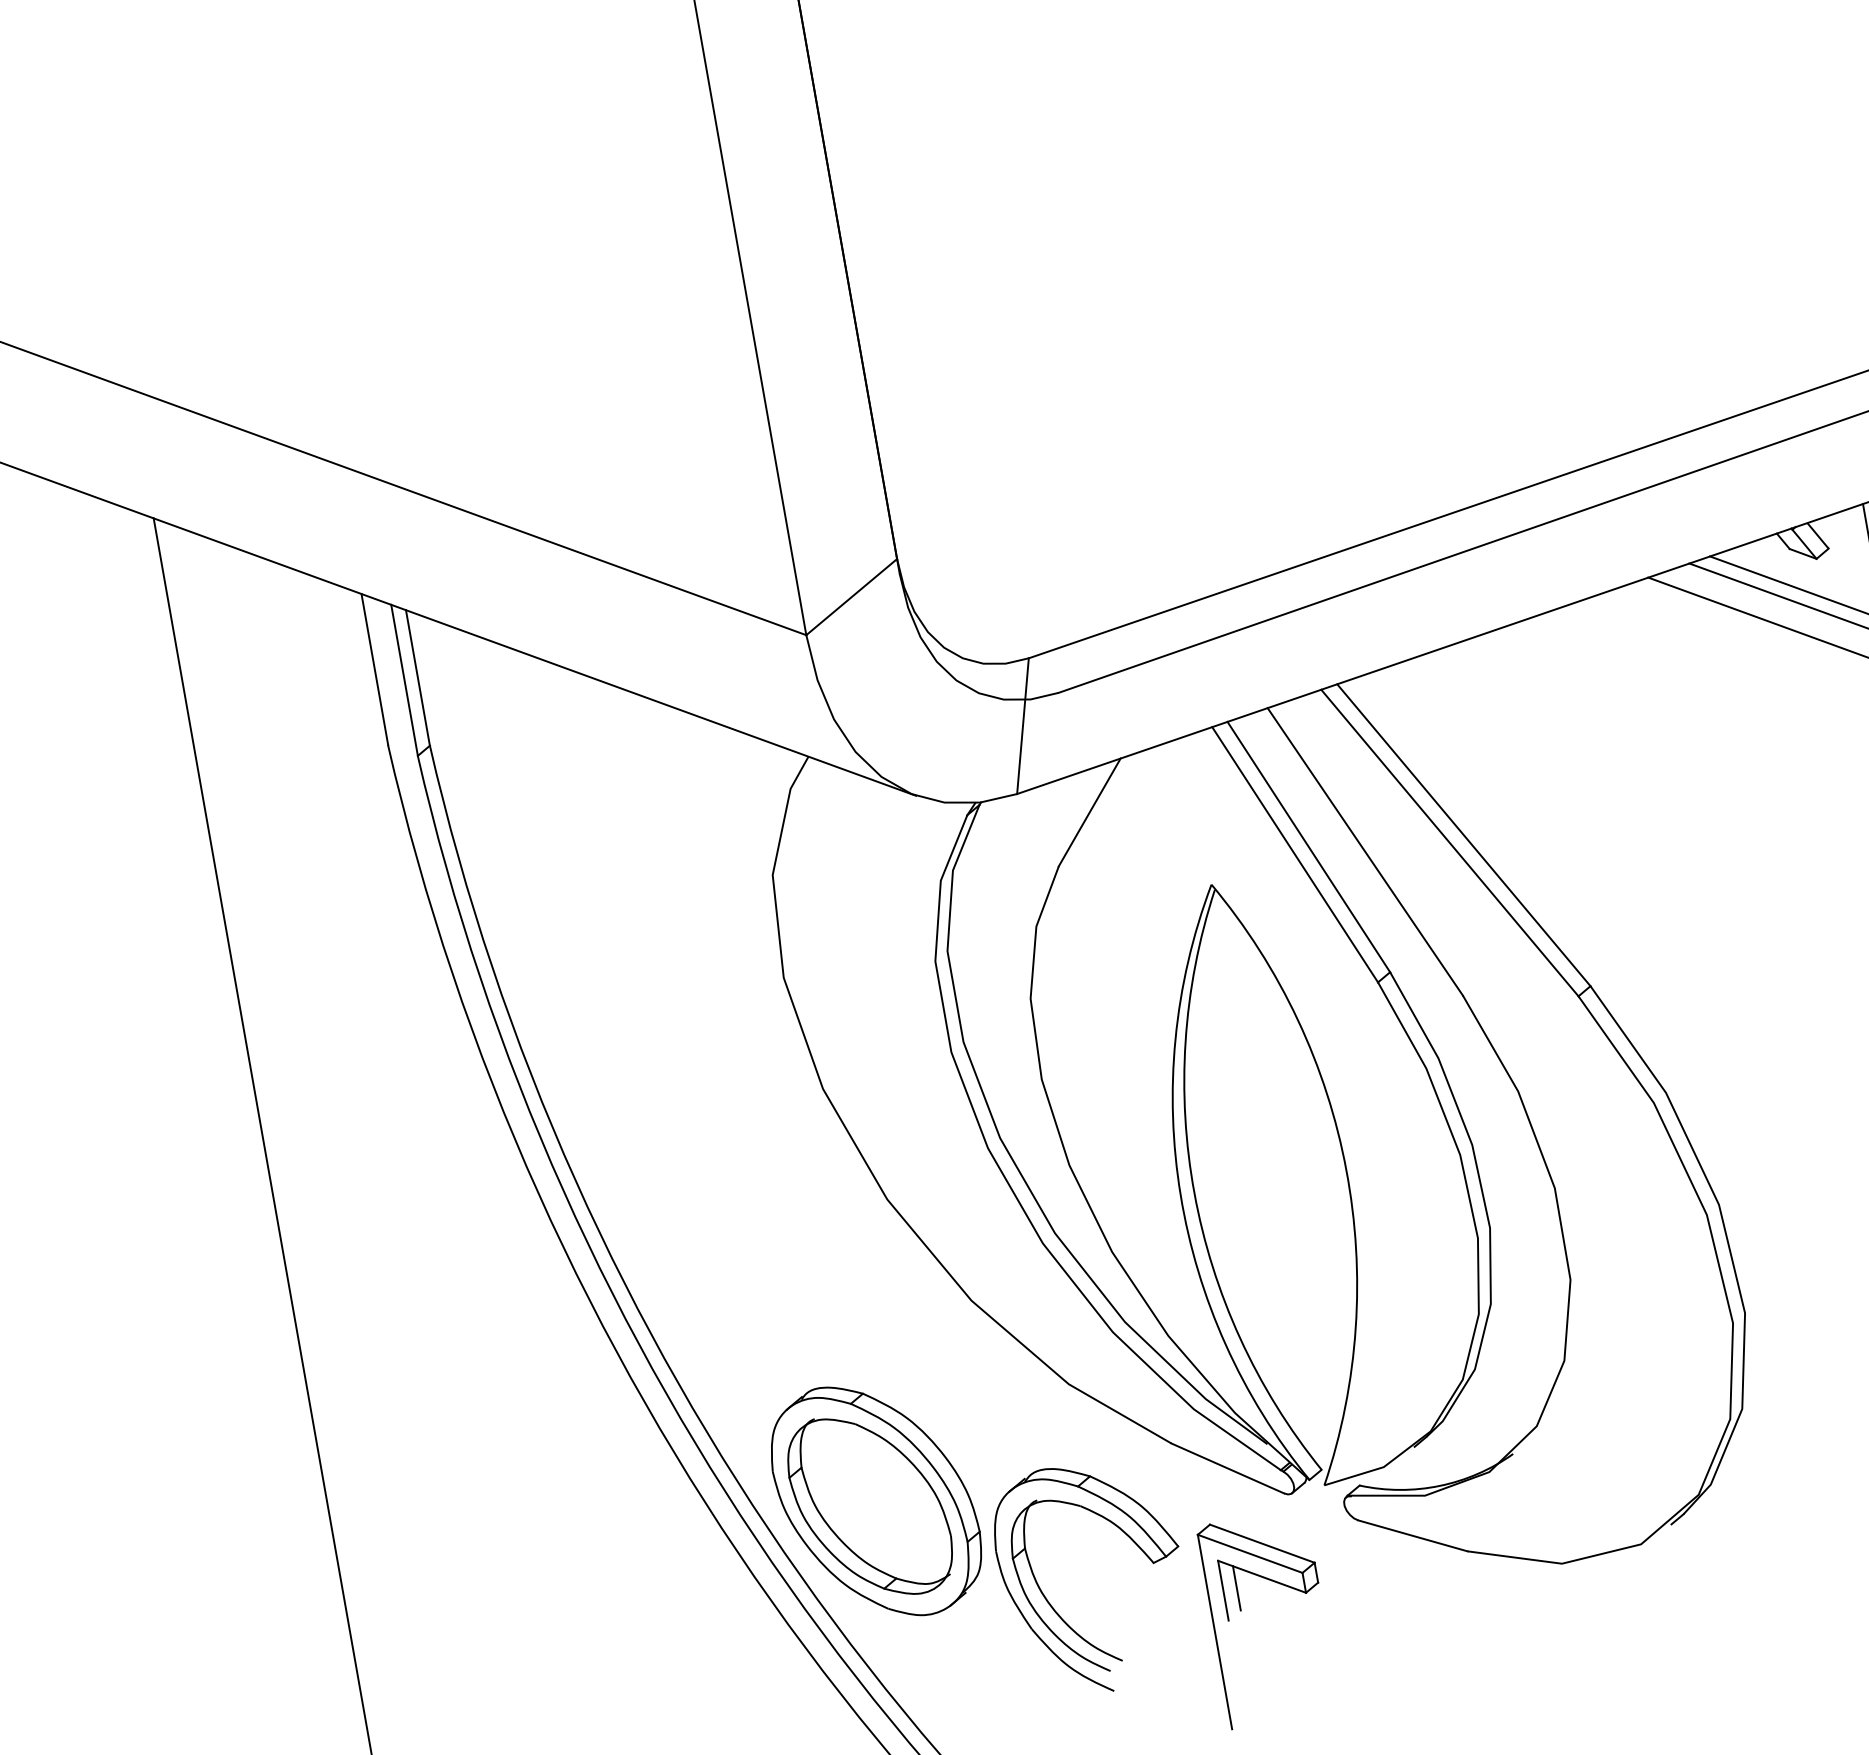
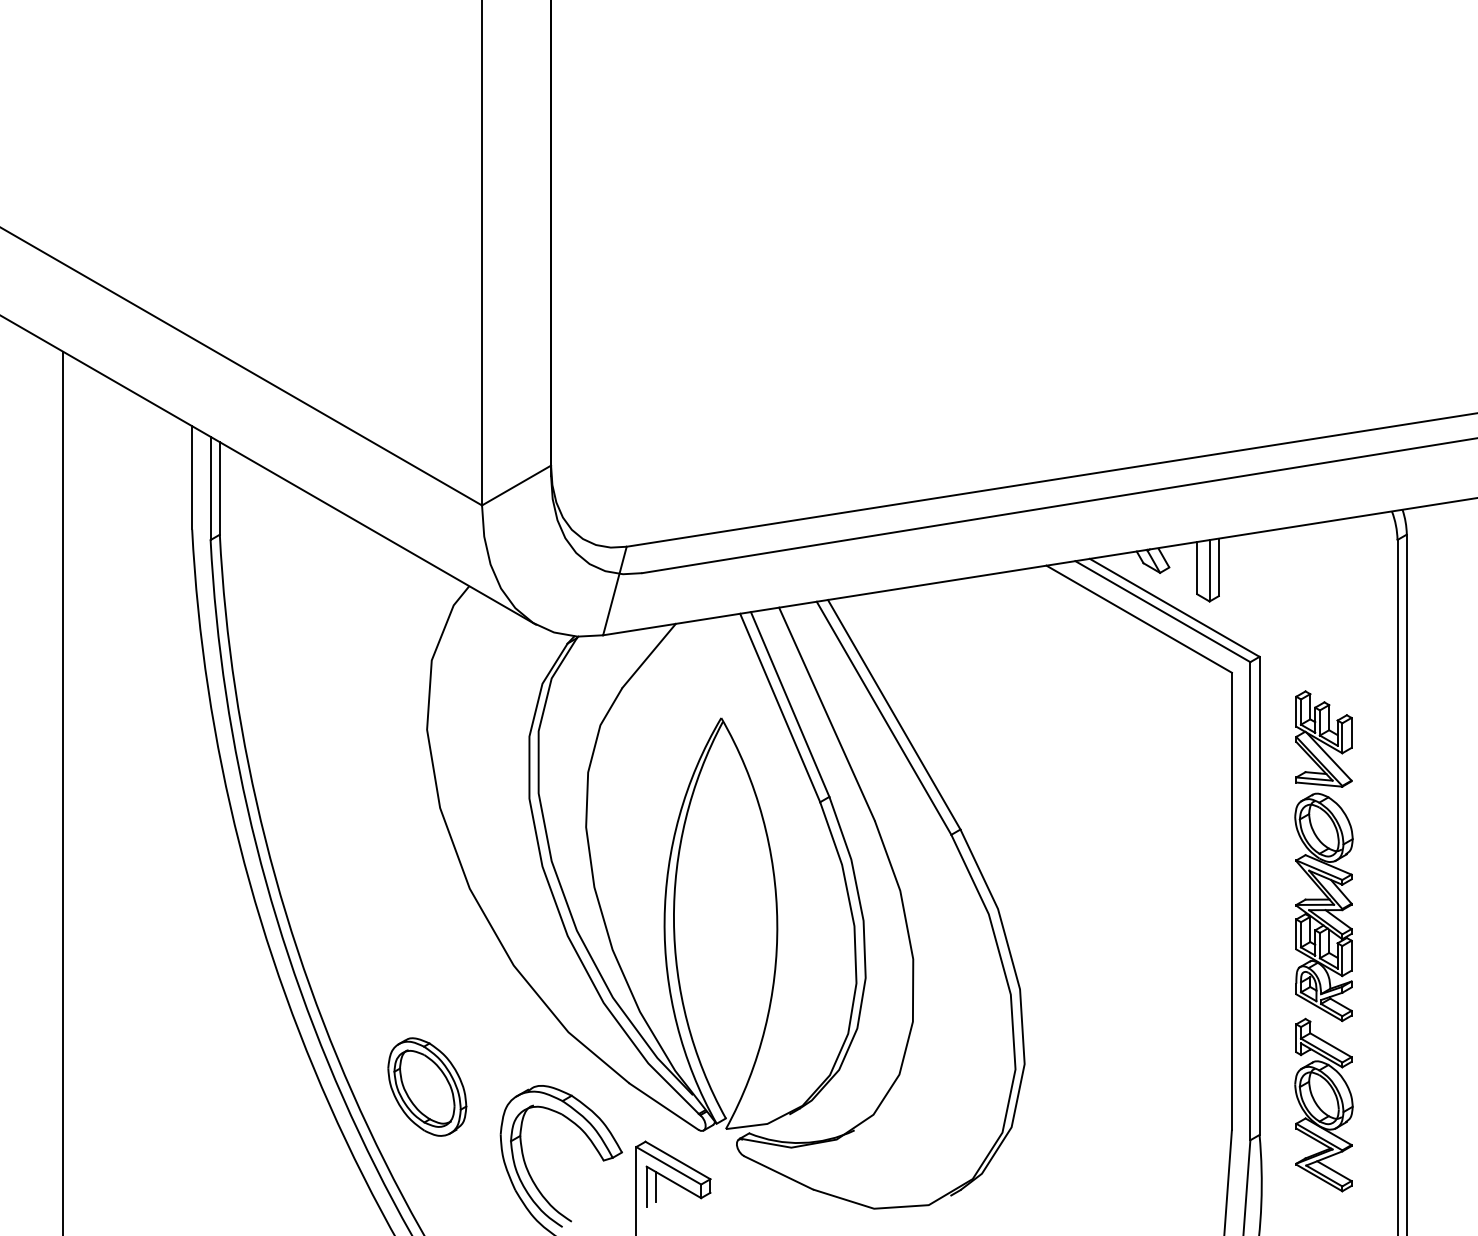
part: (876, 1500) -> (427, 1086), size x0.6

